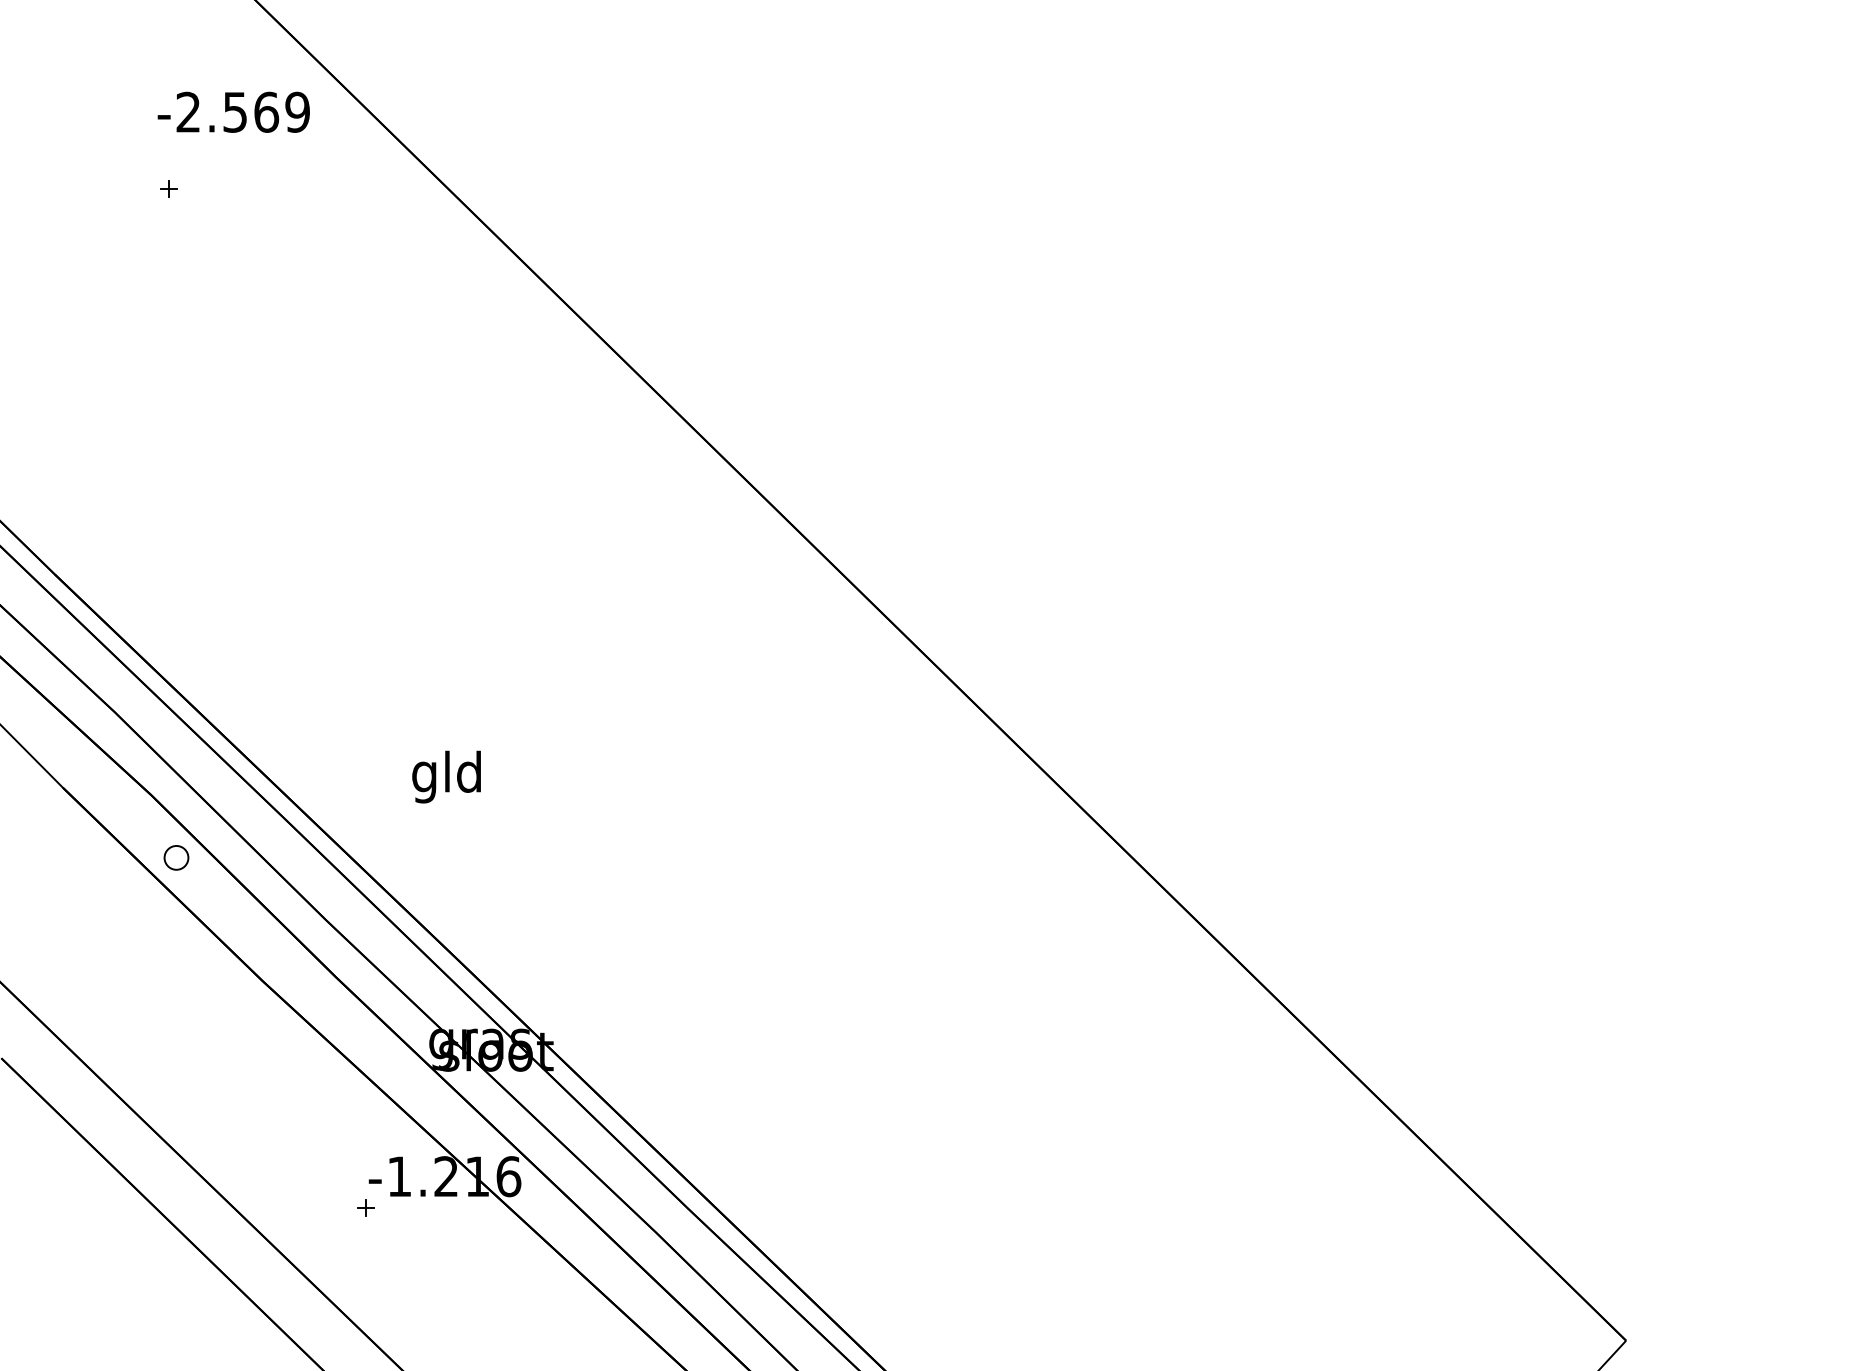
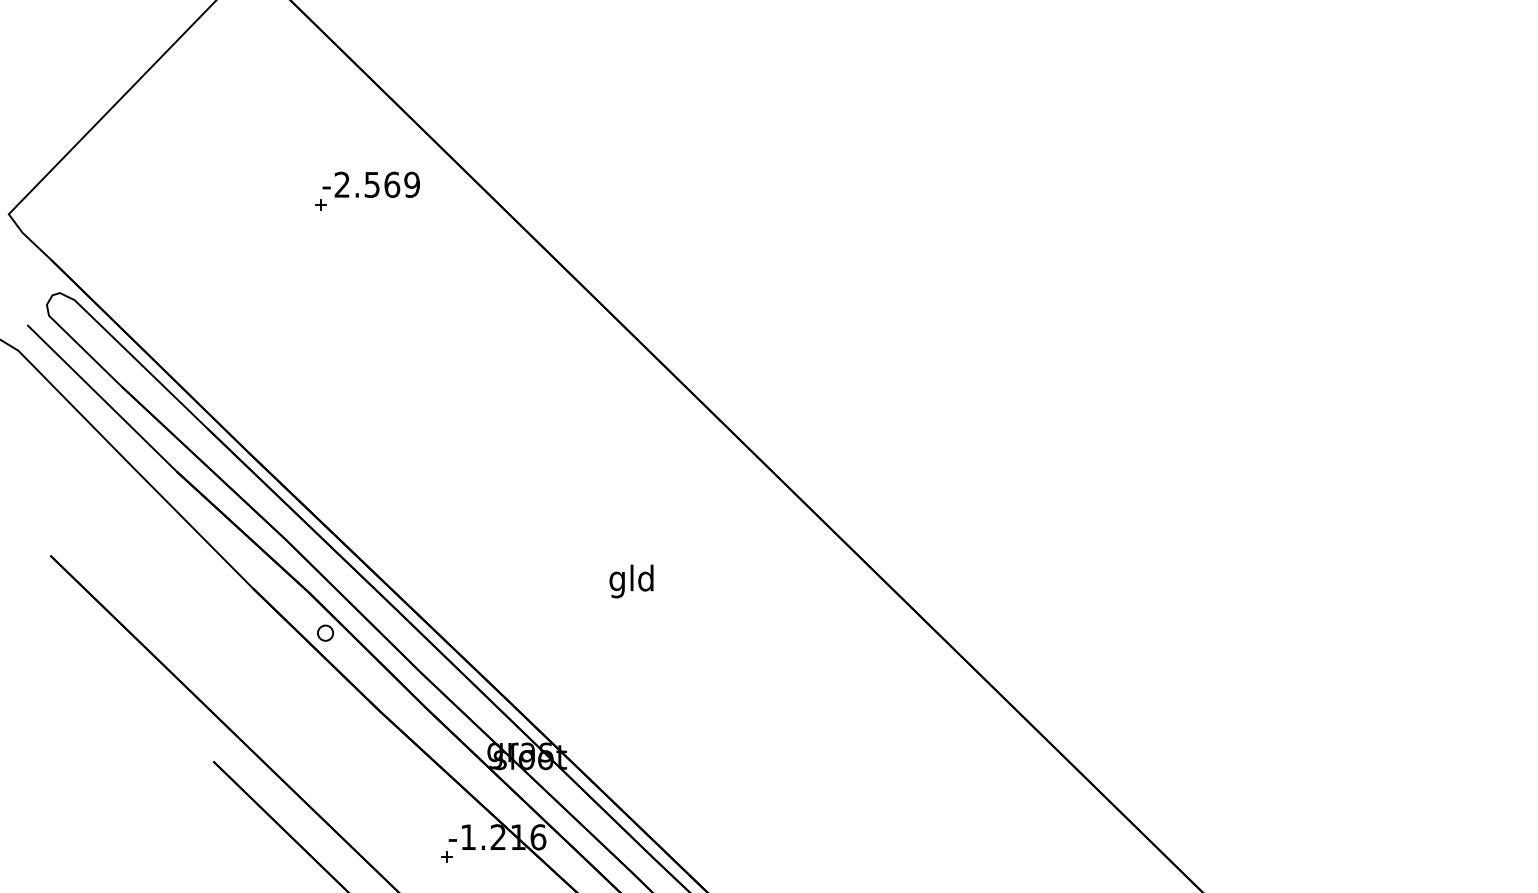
text: (232, 111) -> (370, 184), moved
text: (446, 777) -> (631, 581), moved

